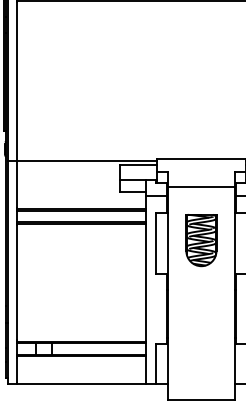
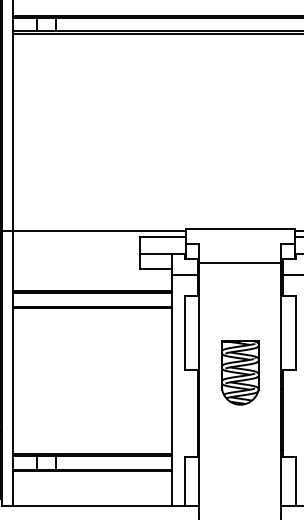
part: (201, 240) -> (240, 372), moved

